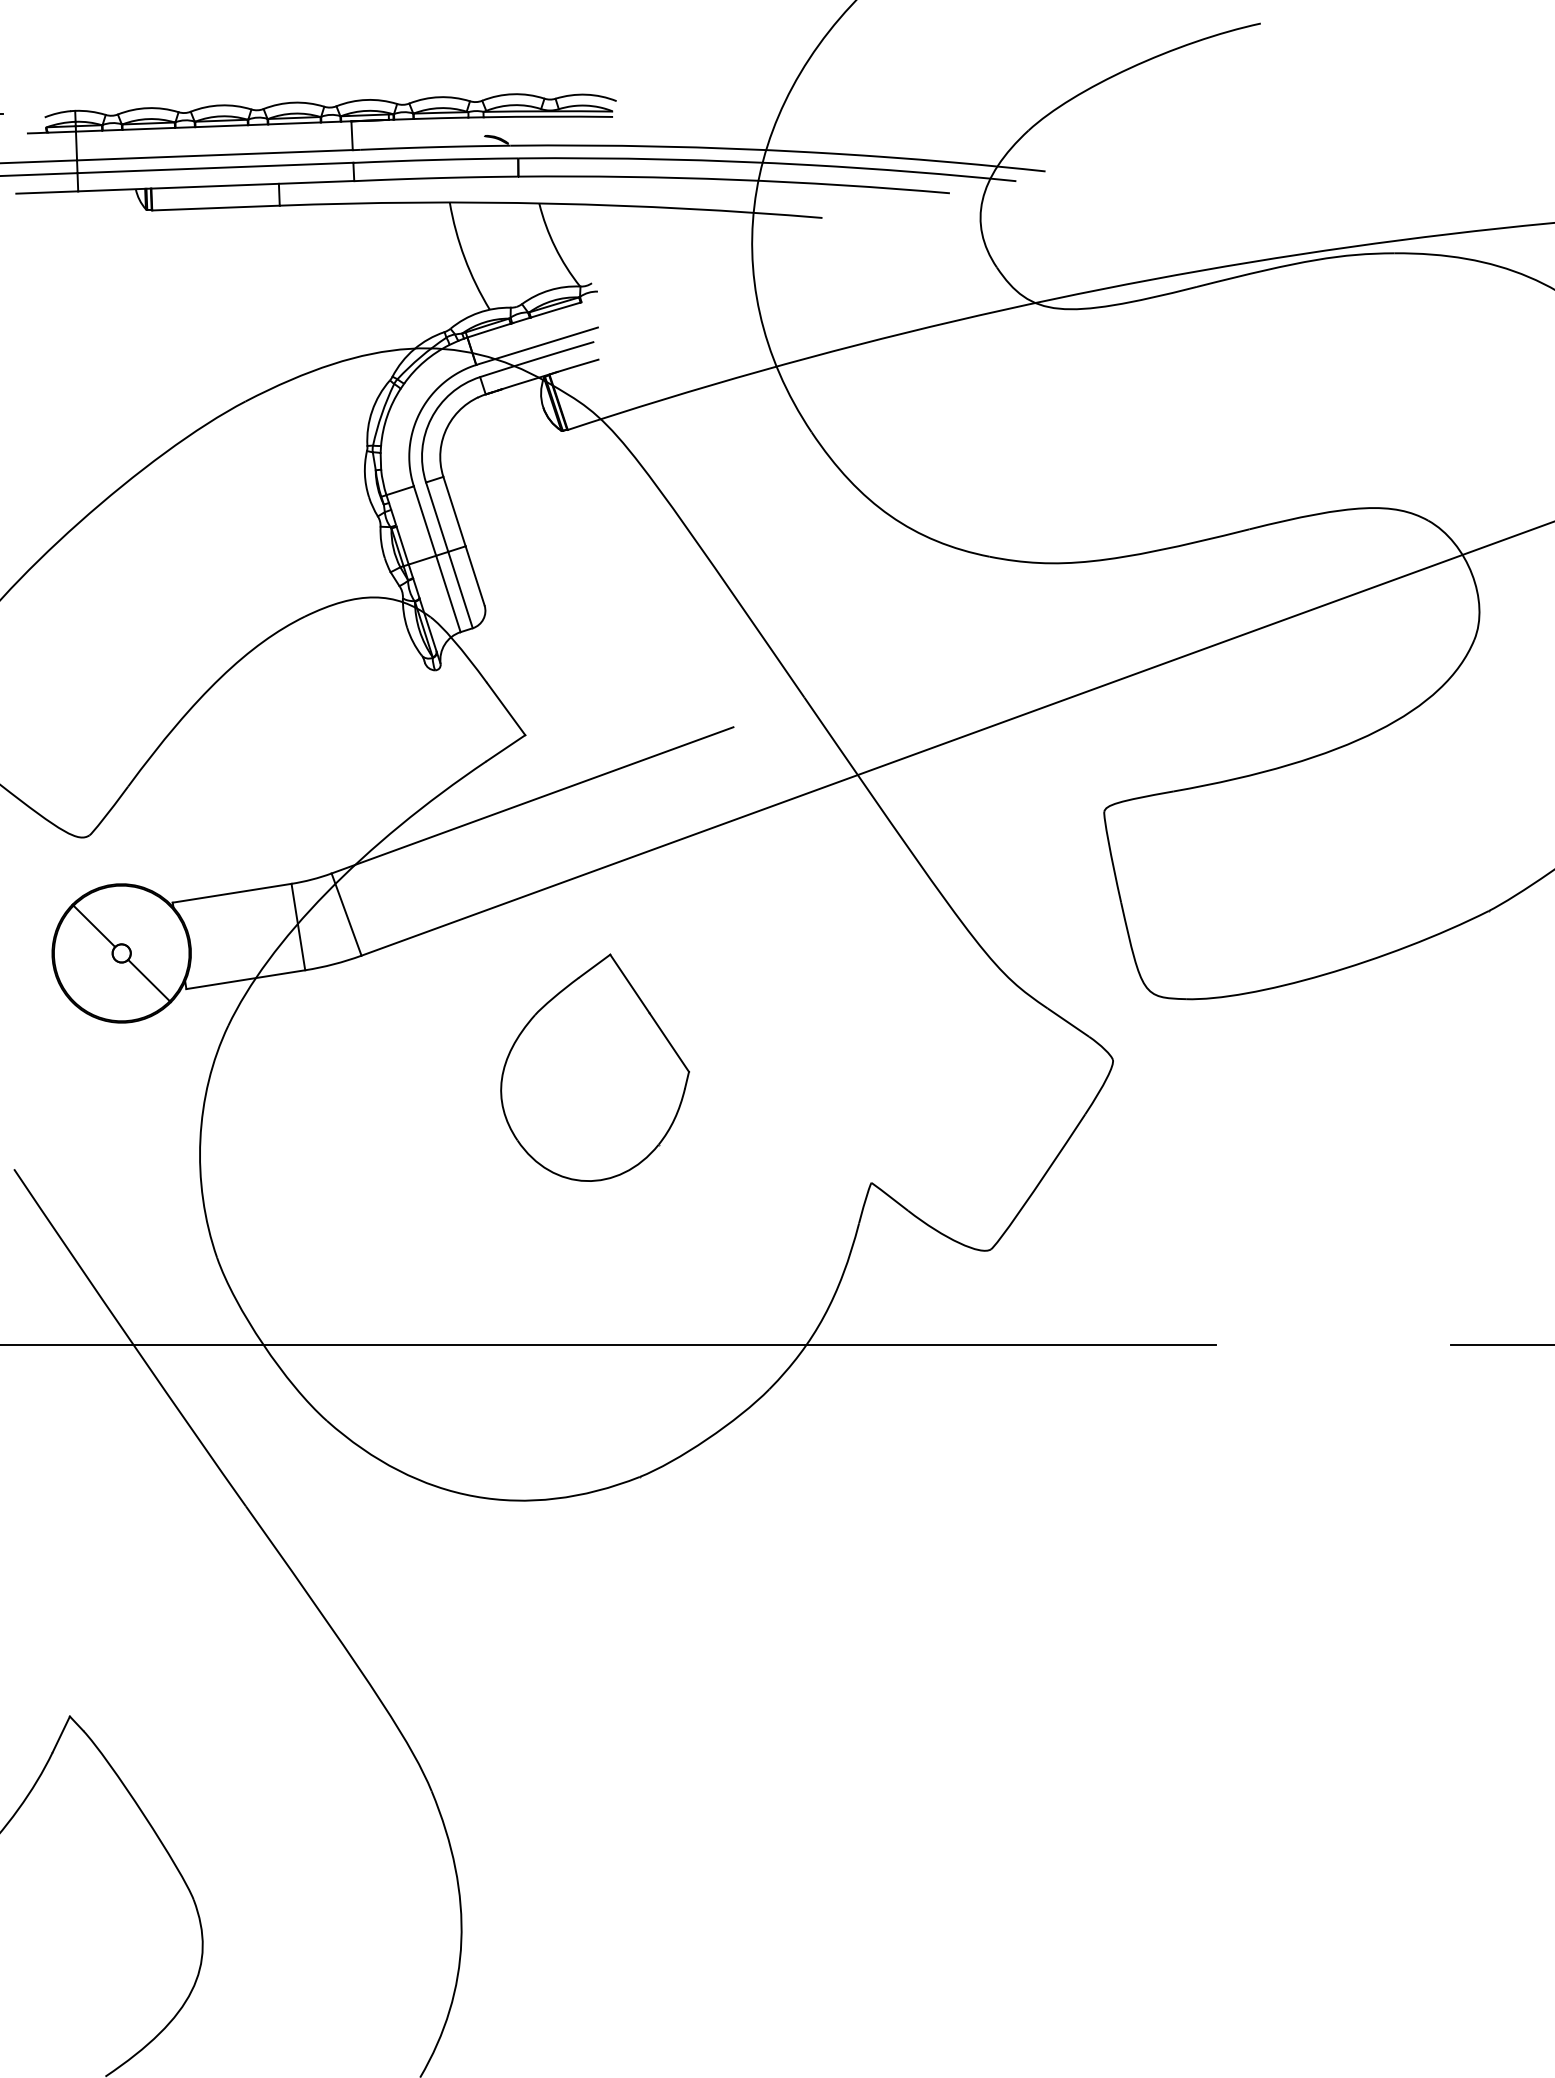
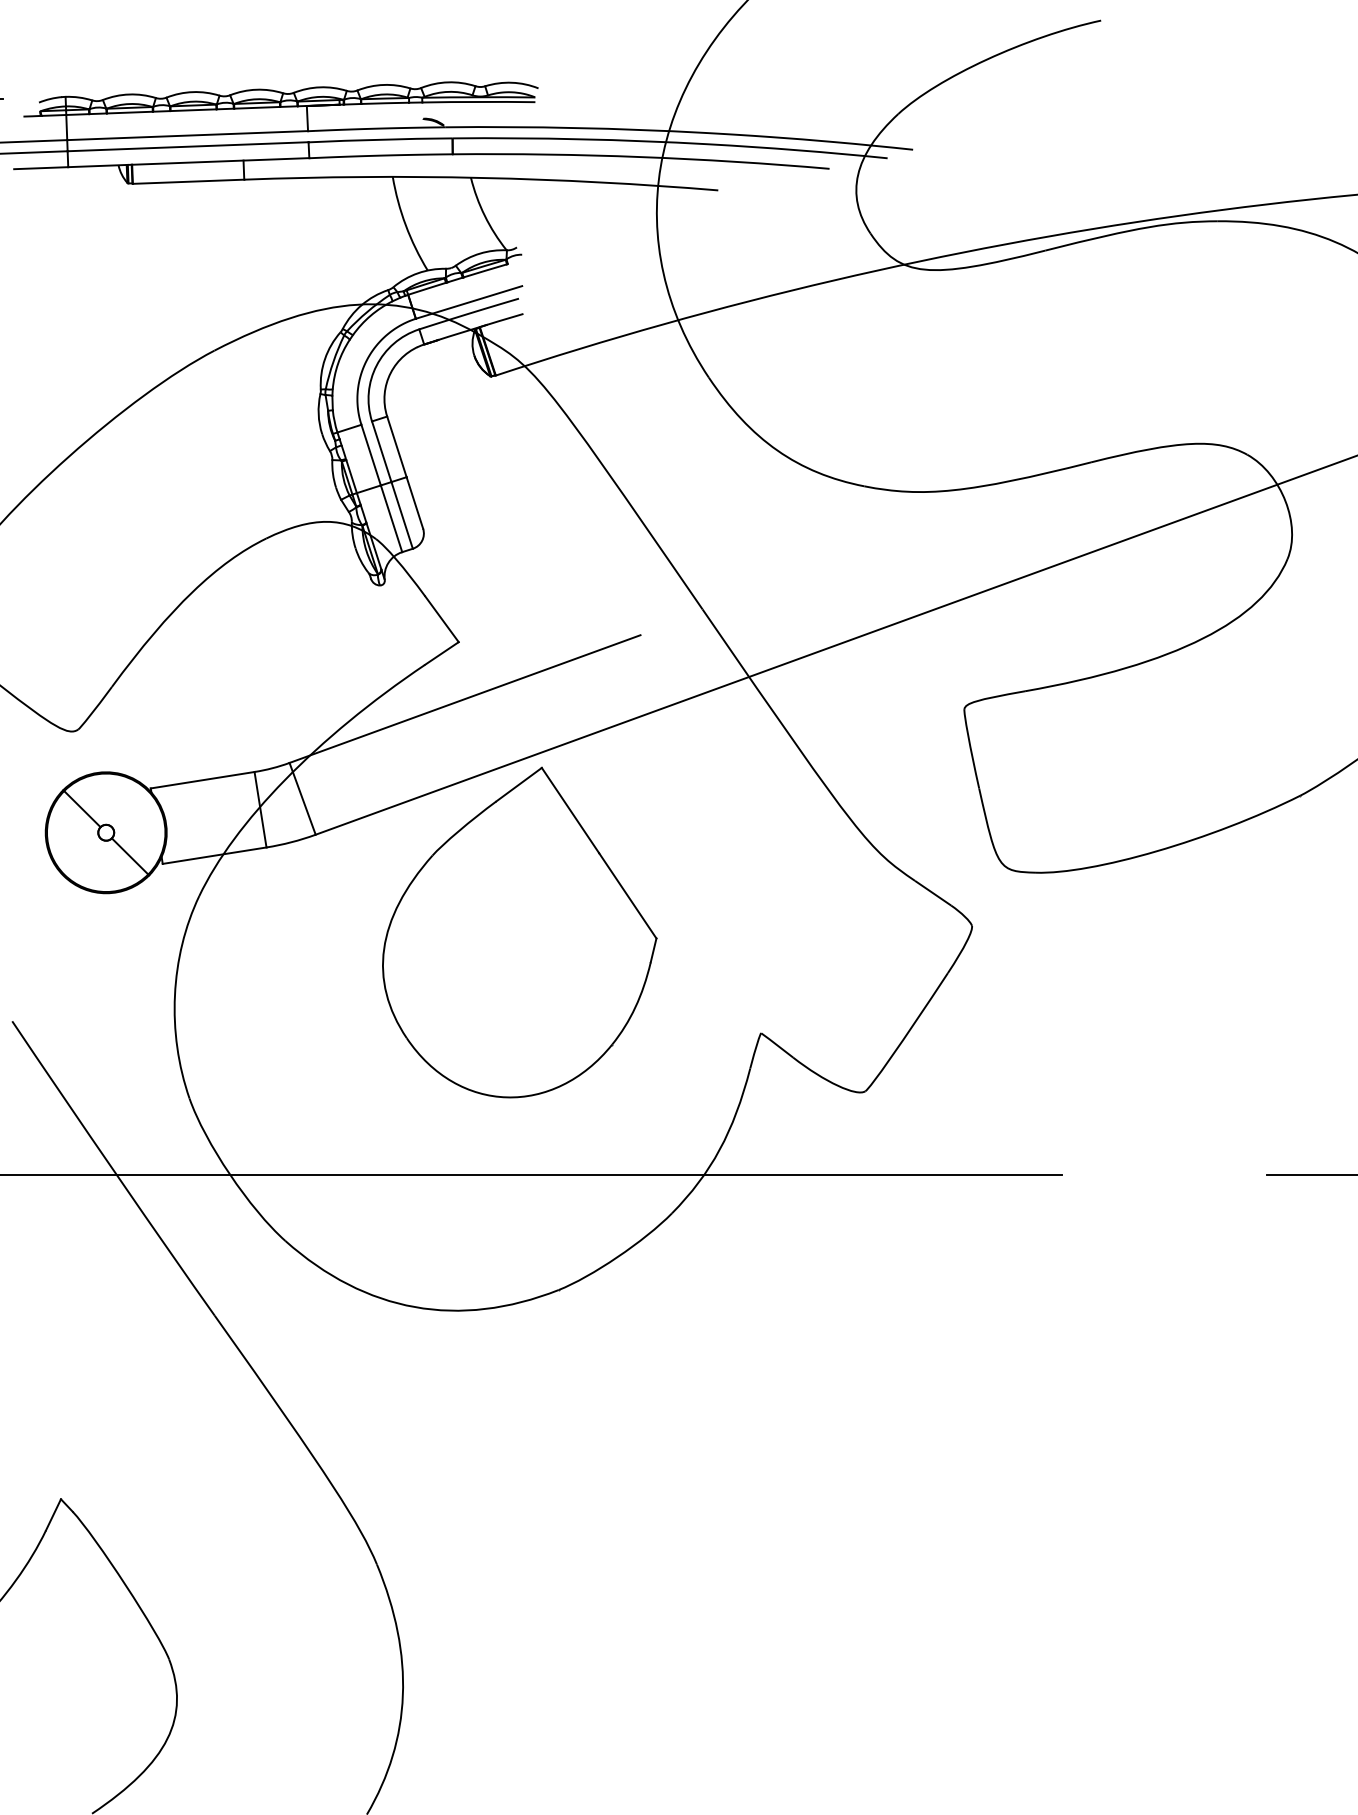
part: (594, 1067) -> (519, 932), size x1.67

